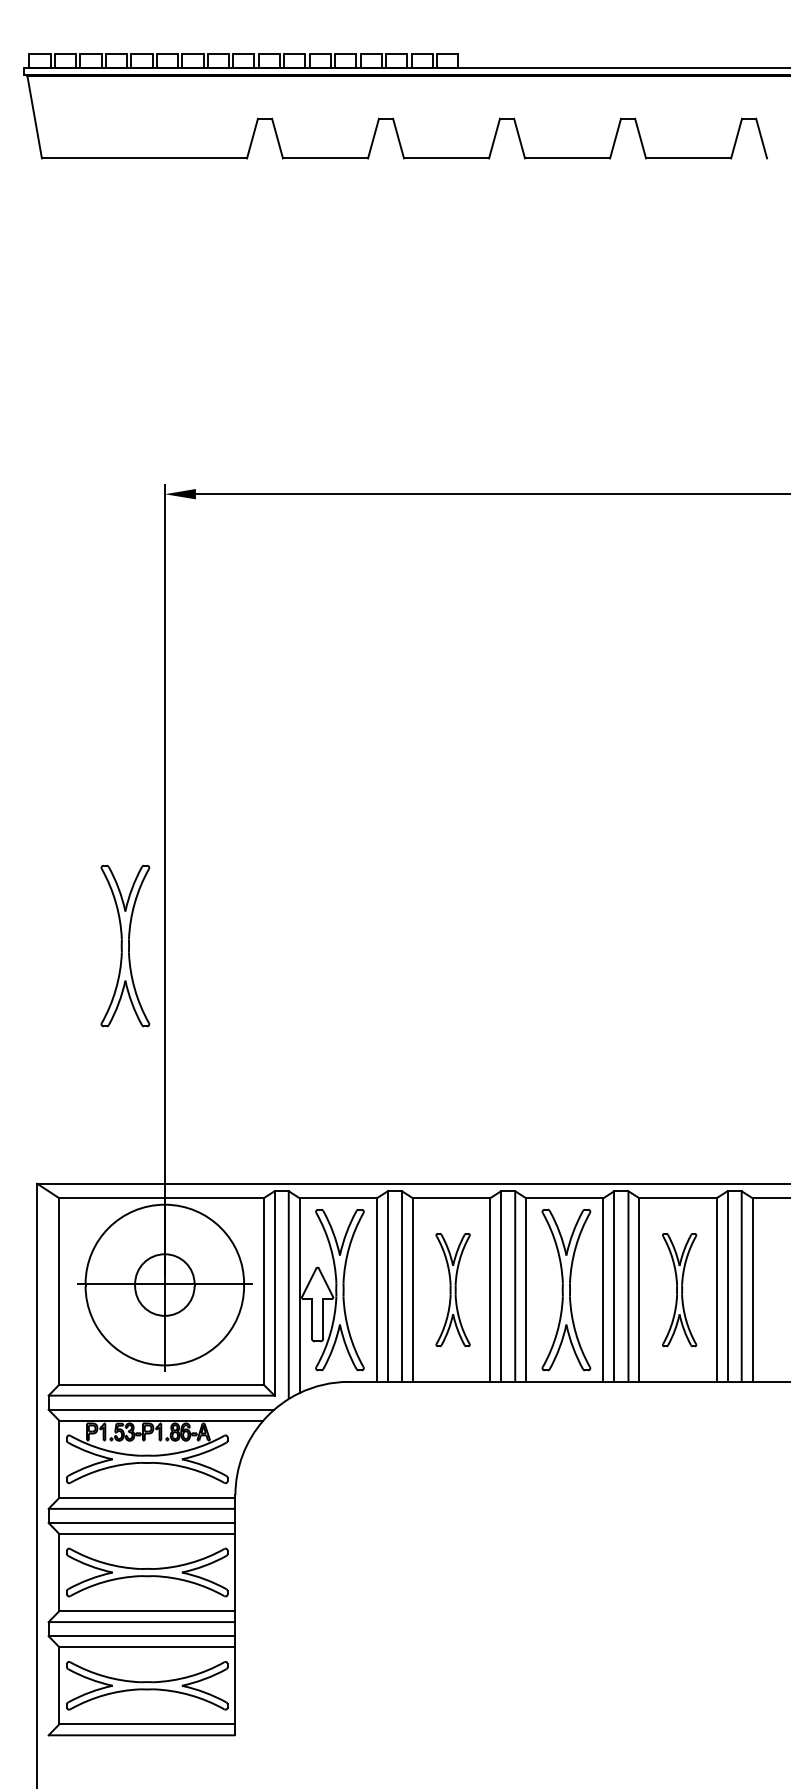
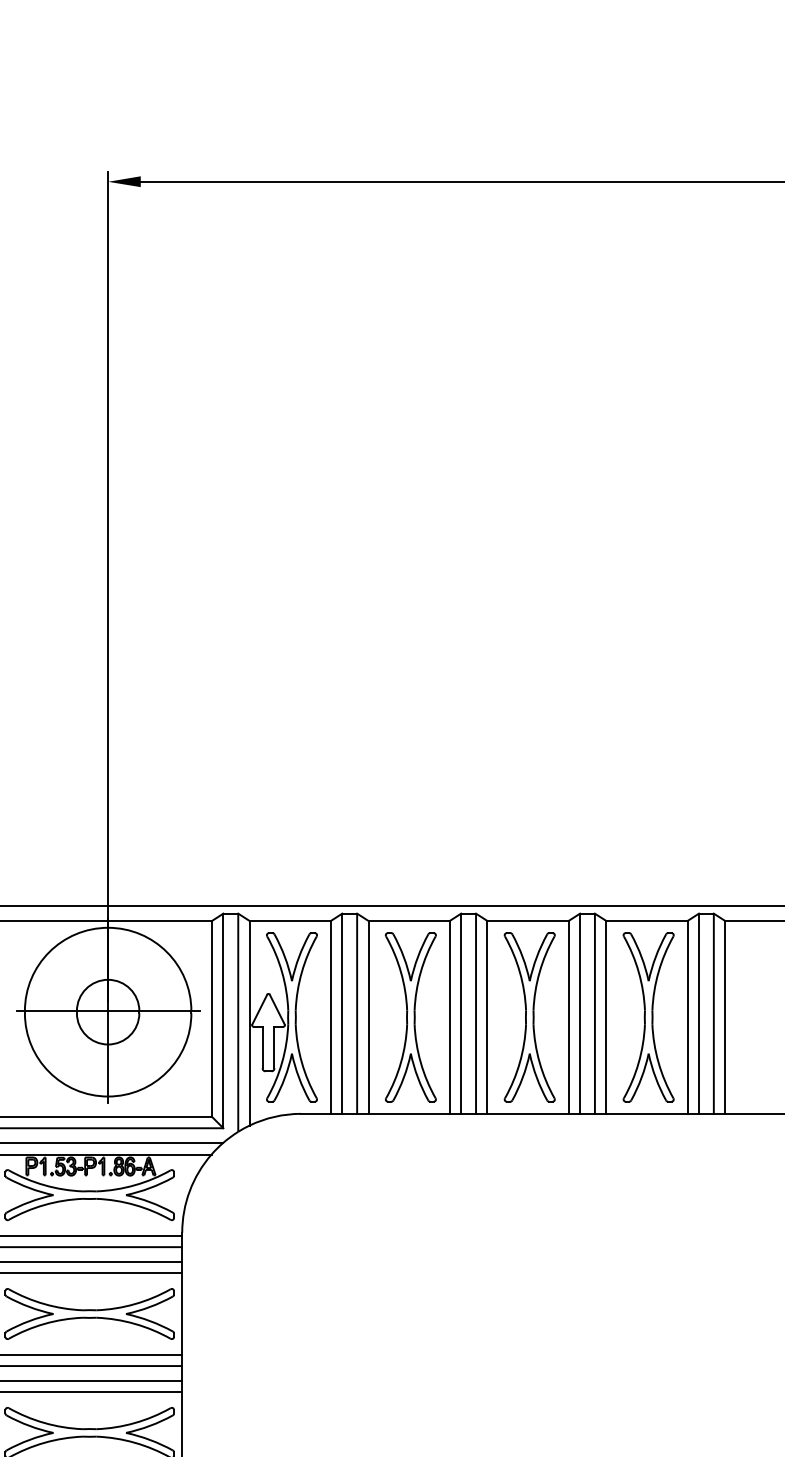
part: (125, 945) -> (66, 655), removed
part: (452, 1289) -> (410, 1016), size x1.43
part: (679, 1290) -> (648, 1017), size x1.43

